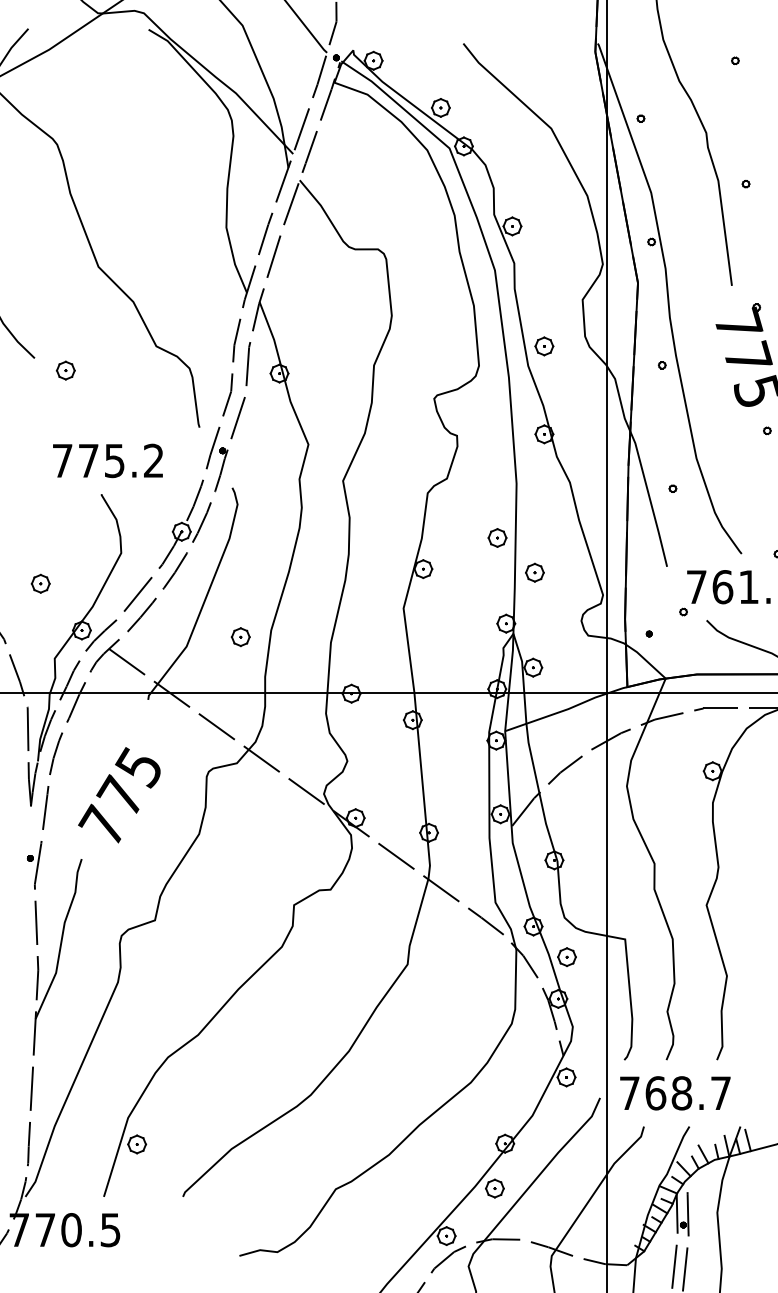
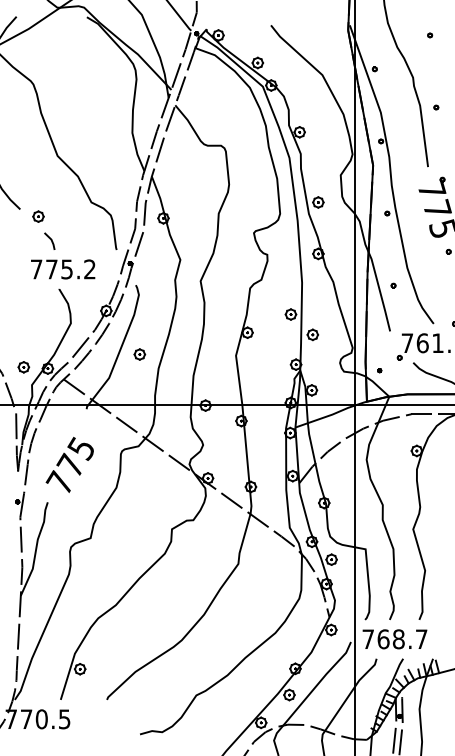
line: (84, 409) -> (49, 239), added
part: (40, 584) -> (23, 367), moved
part: (240, 637) -> (139, 354), moved

